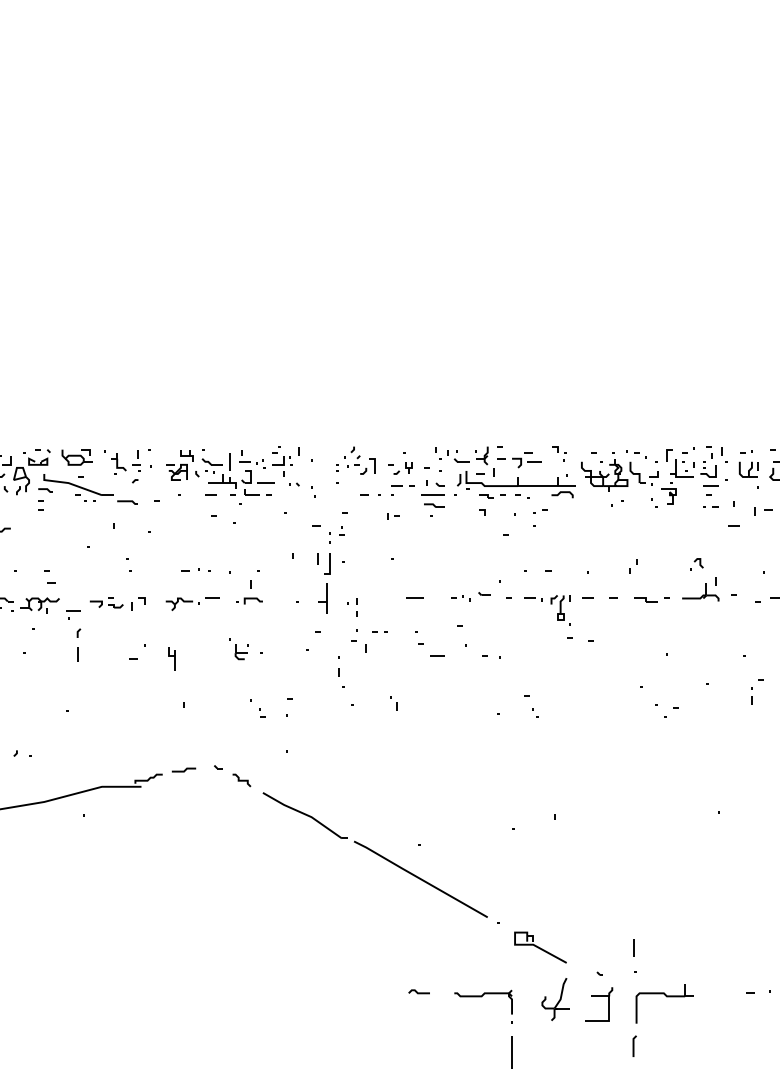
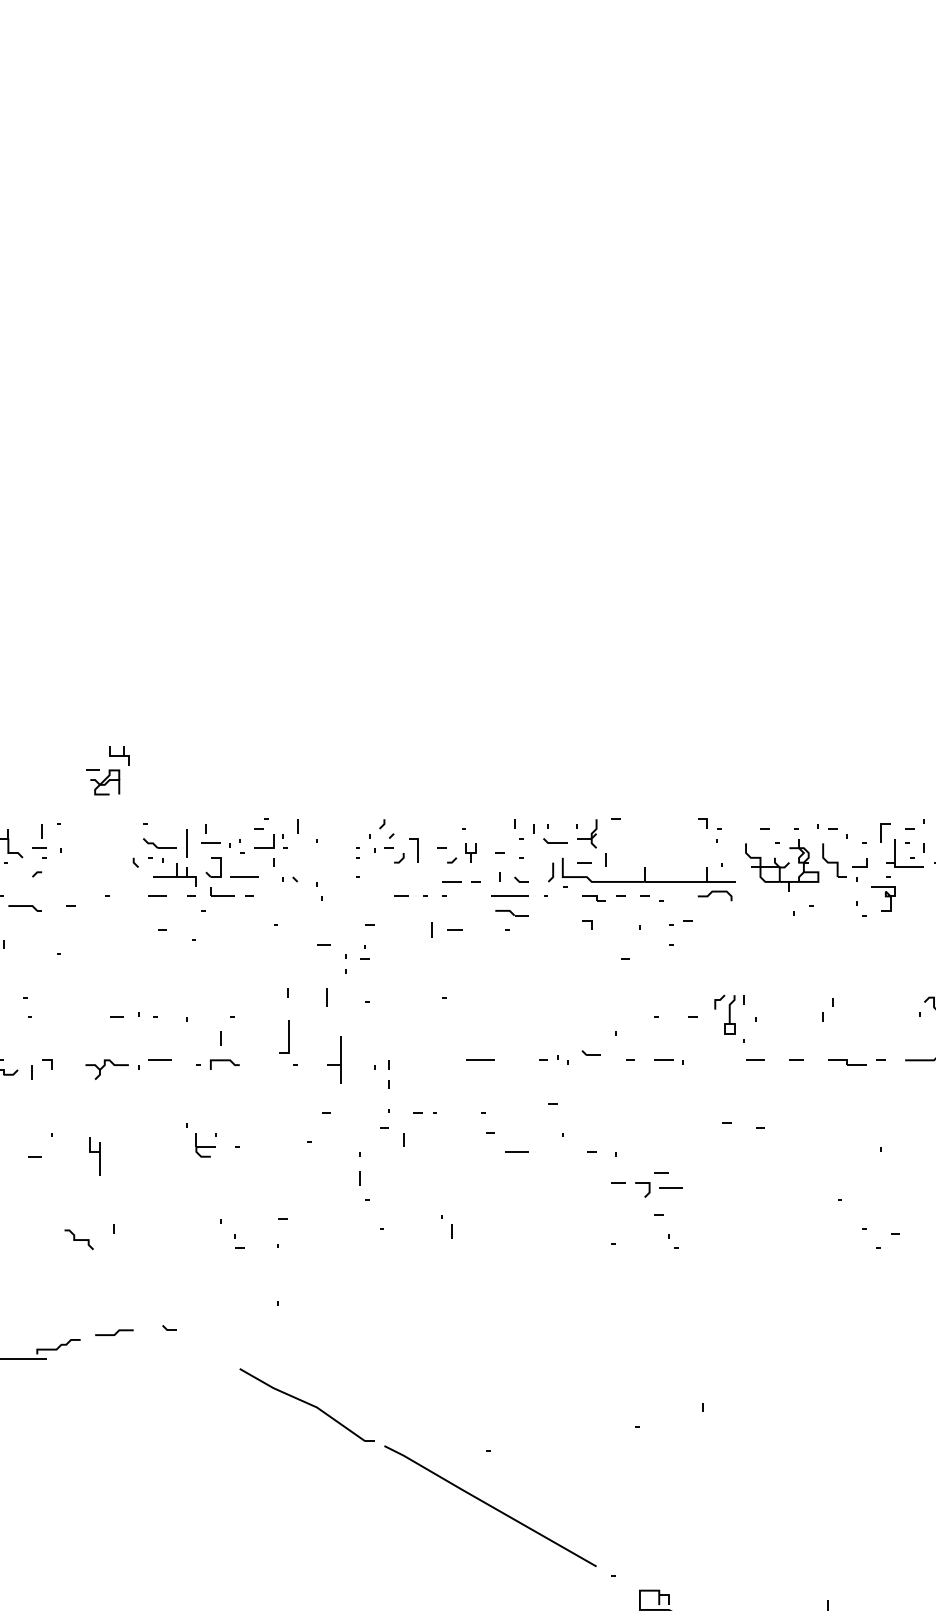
part: (519, 460) -> (646, 1185), moved
part: (179, 465) -> (107, 771), moved
part: (393, 516) -> (446, 930), size x1.6
line: (329, 563) -> (288, 1036), moved
part: (560, 610) -> (729, 1019), moved
curve: (241, 780) -> (78, 1239), moved

